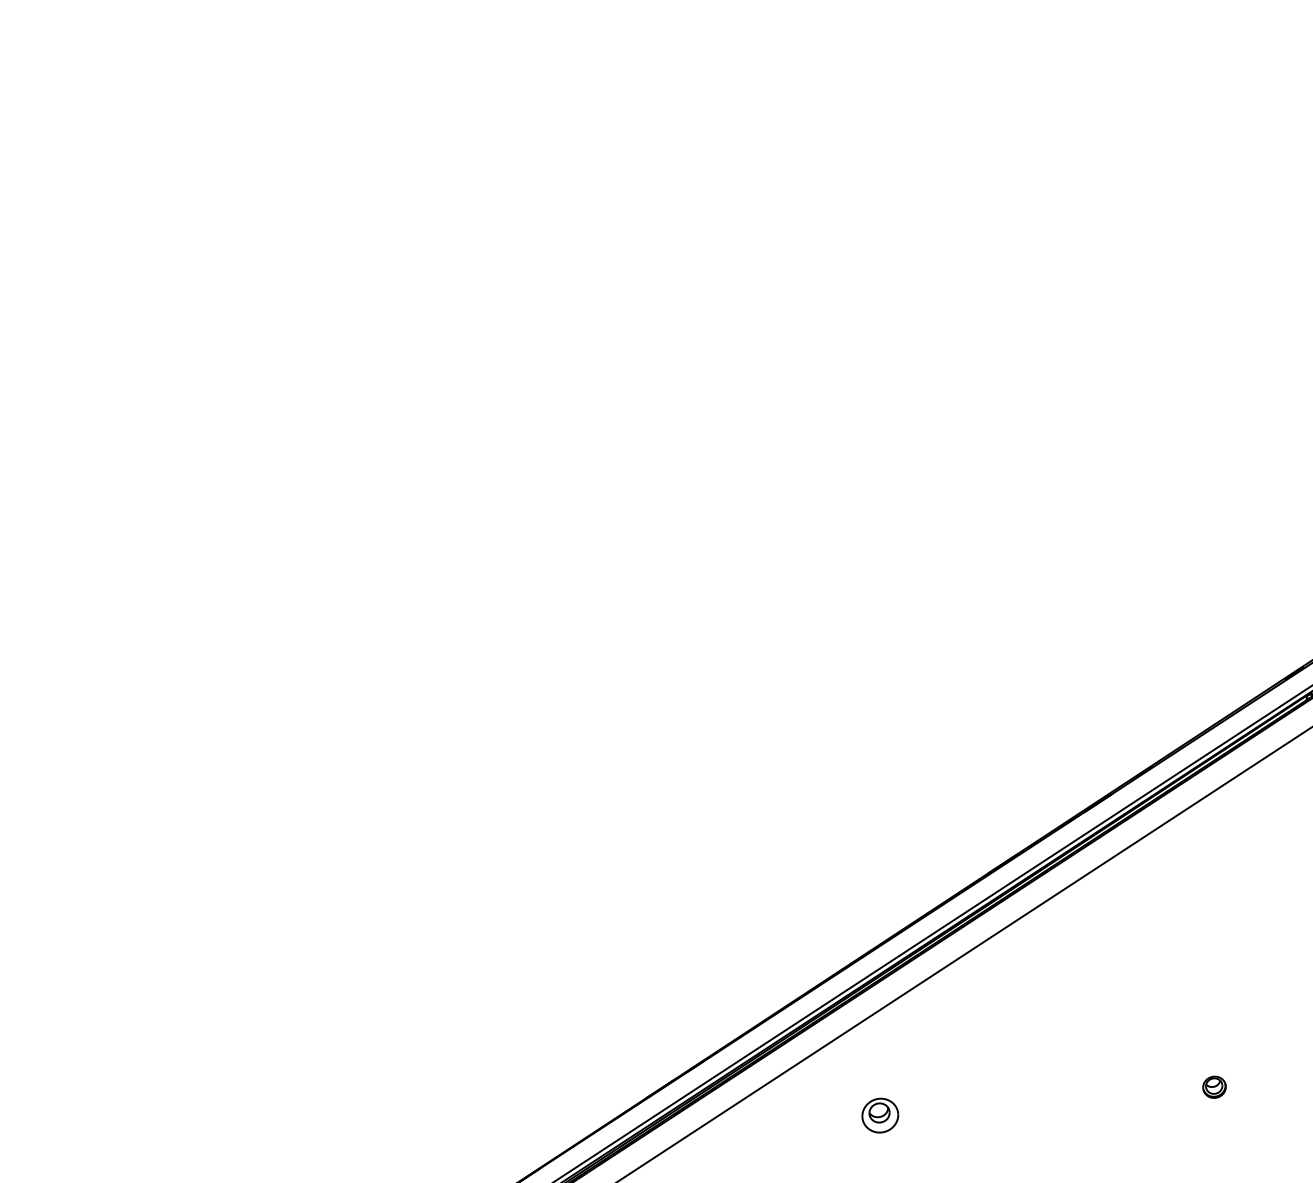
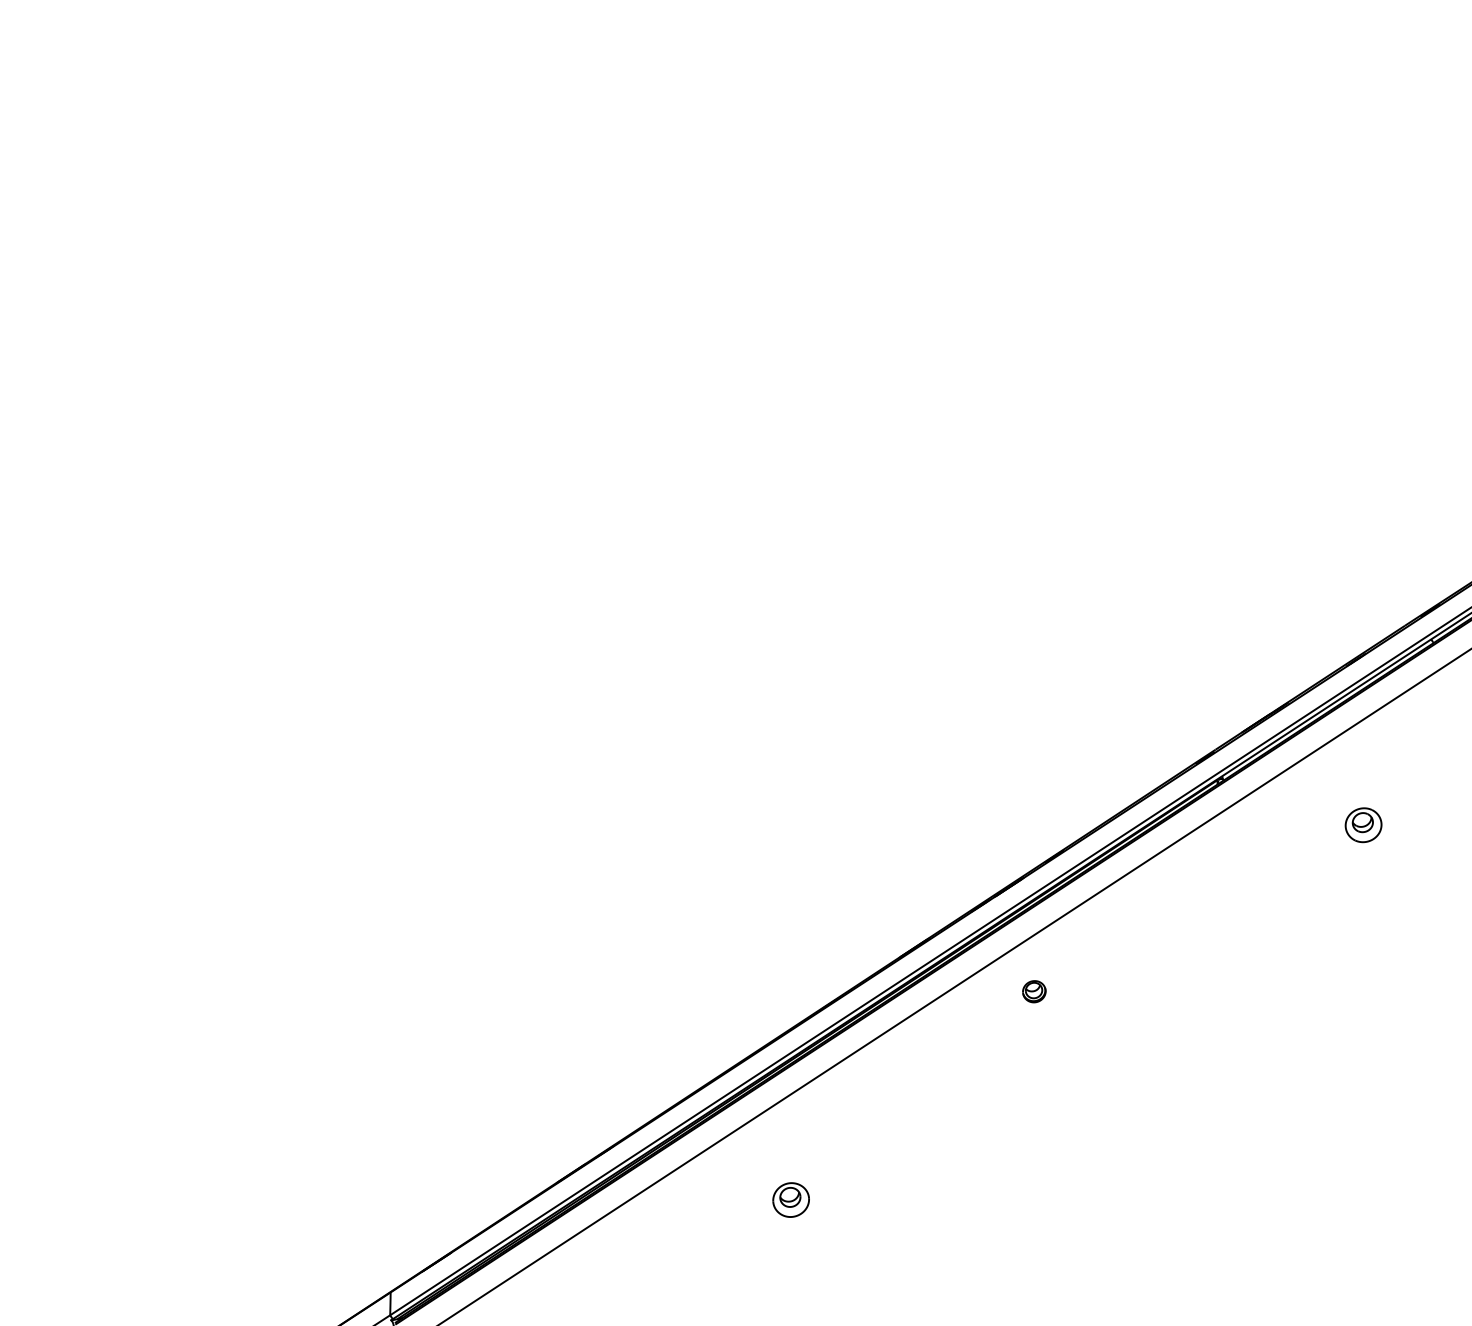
part: (1214, 1087) -> (1034, 991), moved

